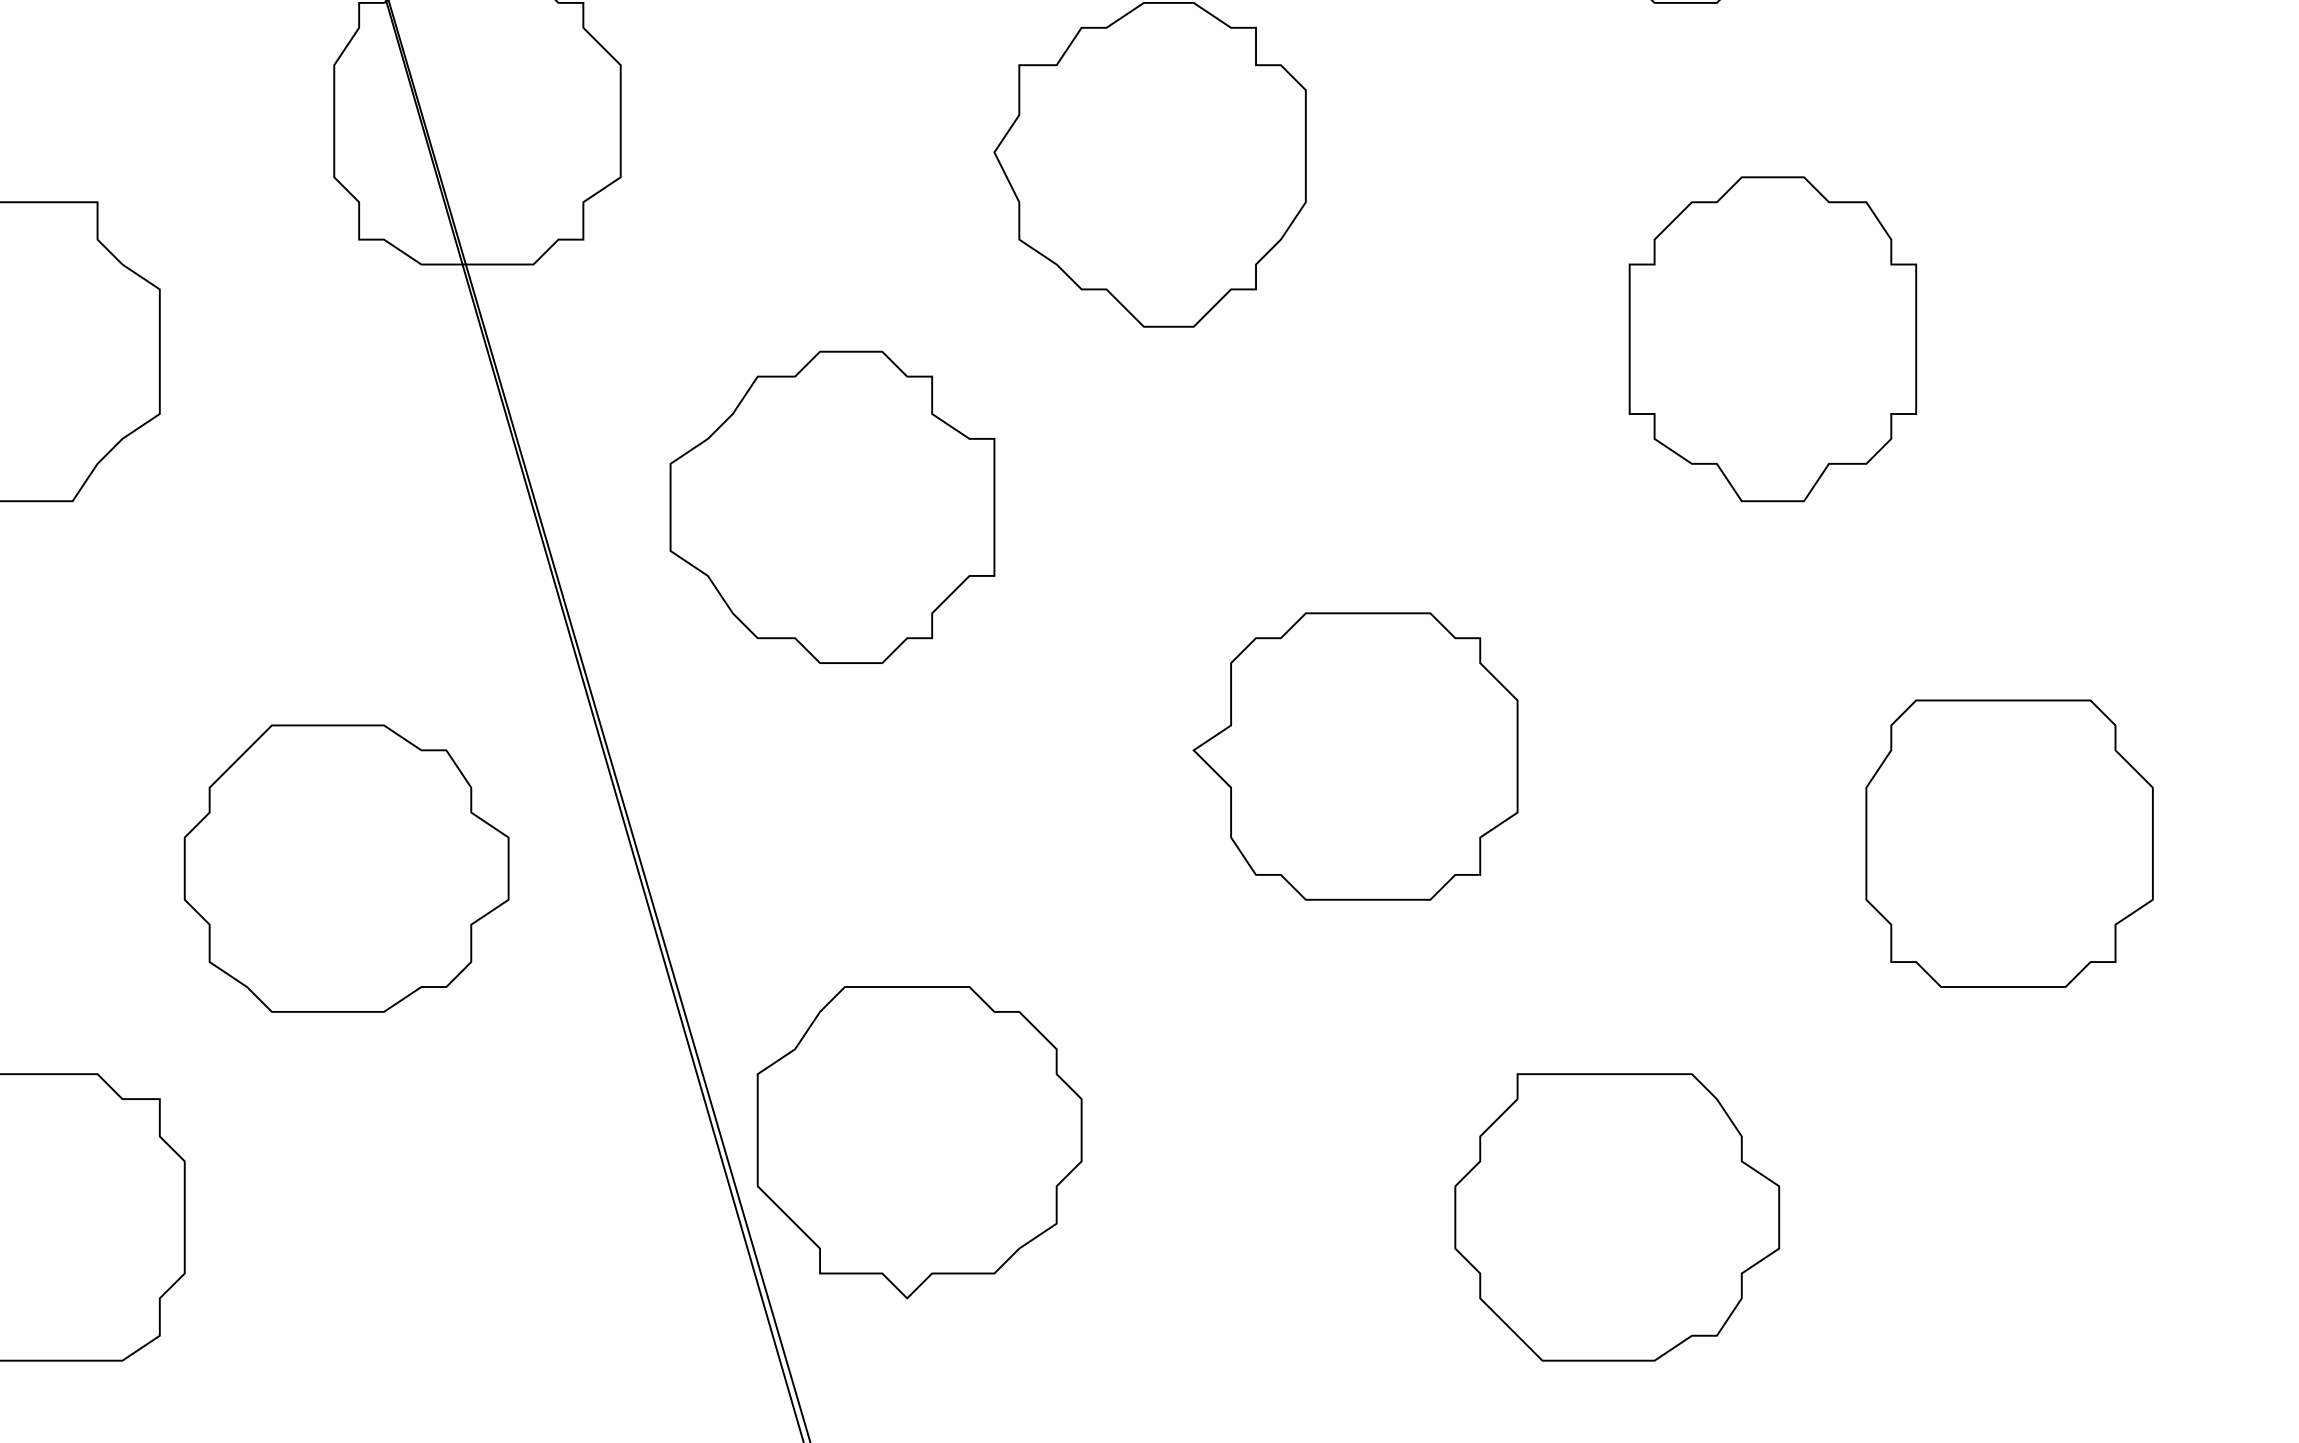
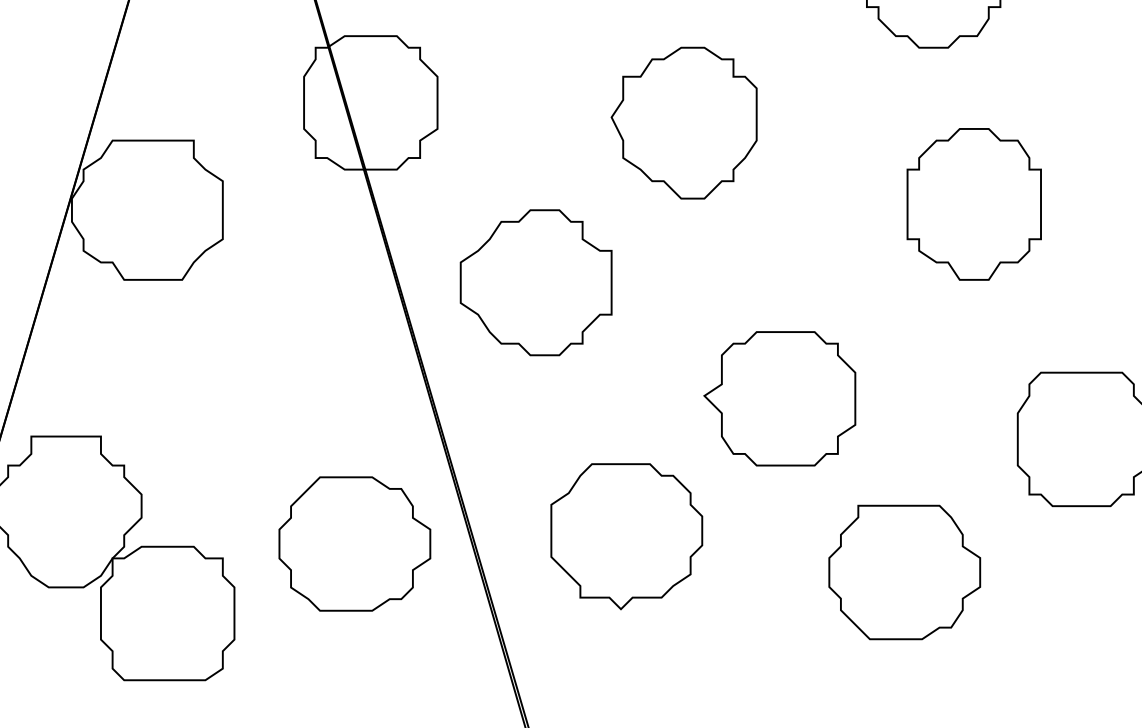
part: (345, 867) -> (354, 543), moved
part: (919, 1142) -> (626, 536), moved
part: (1616, 1217) -> (904, 572), moved

